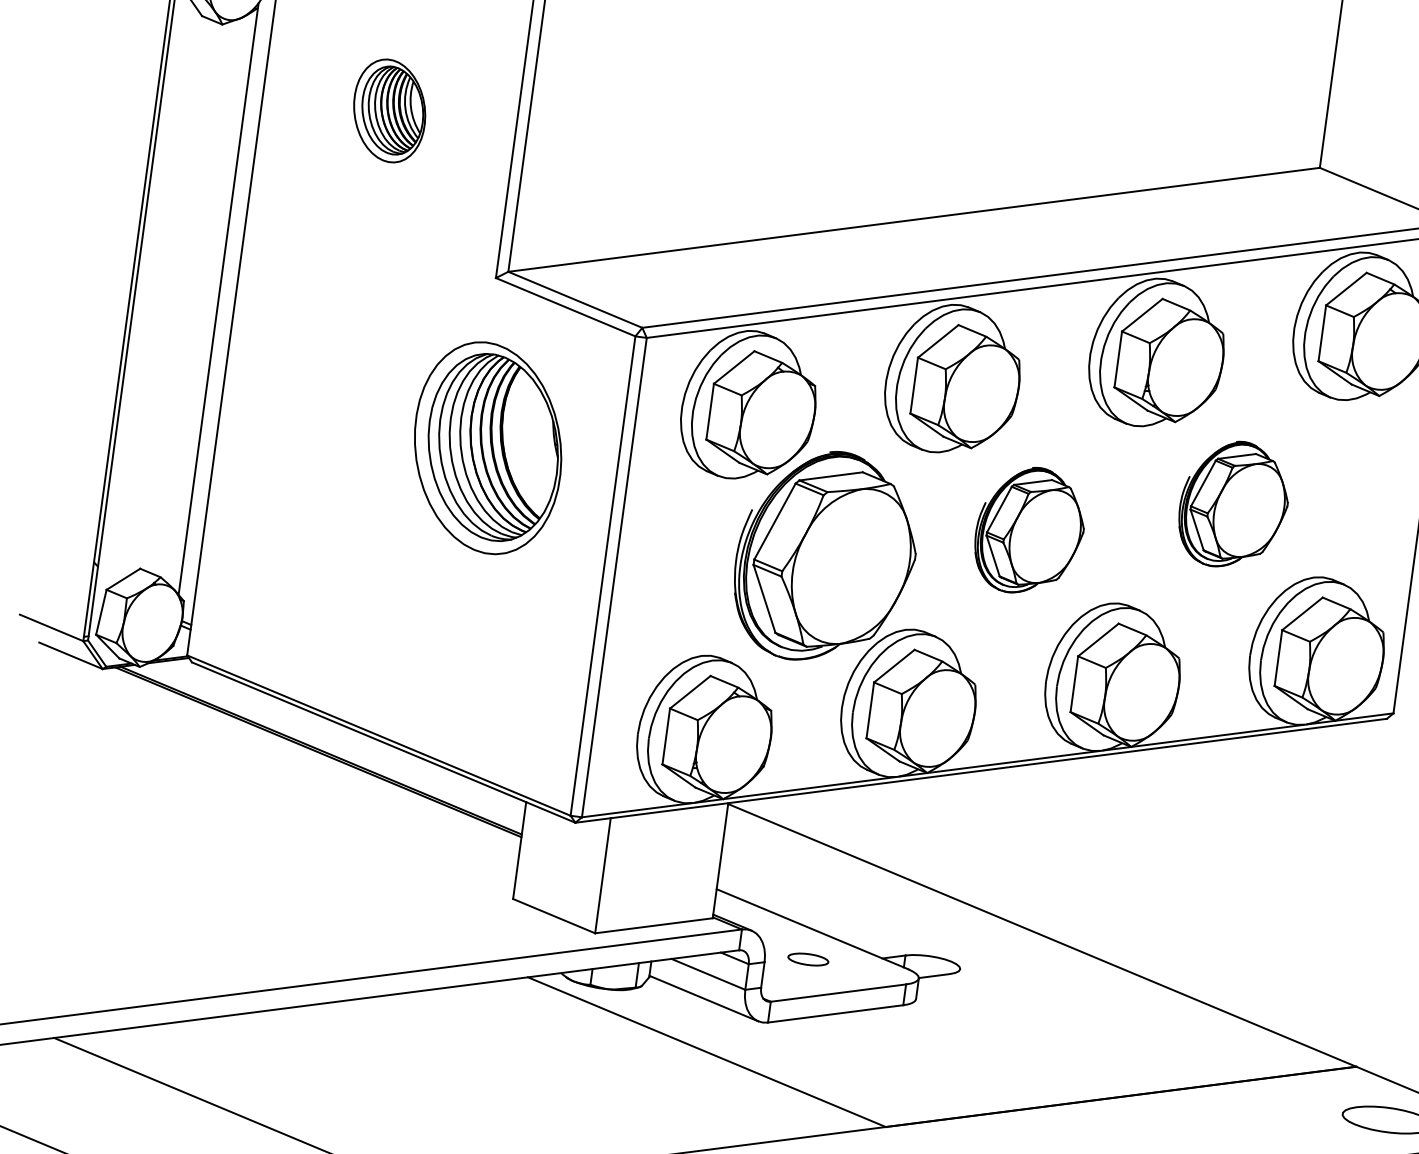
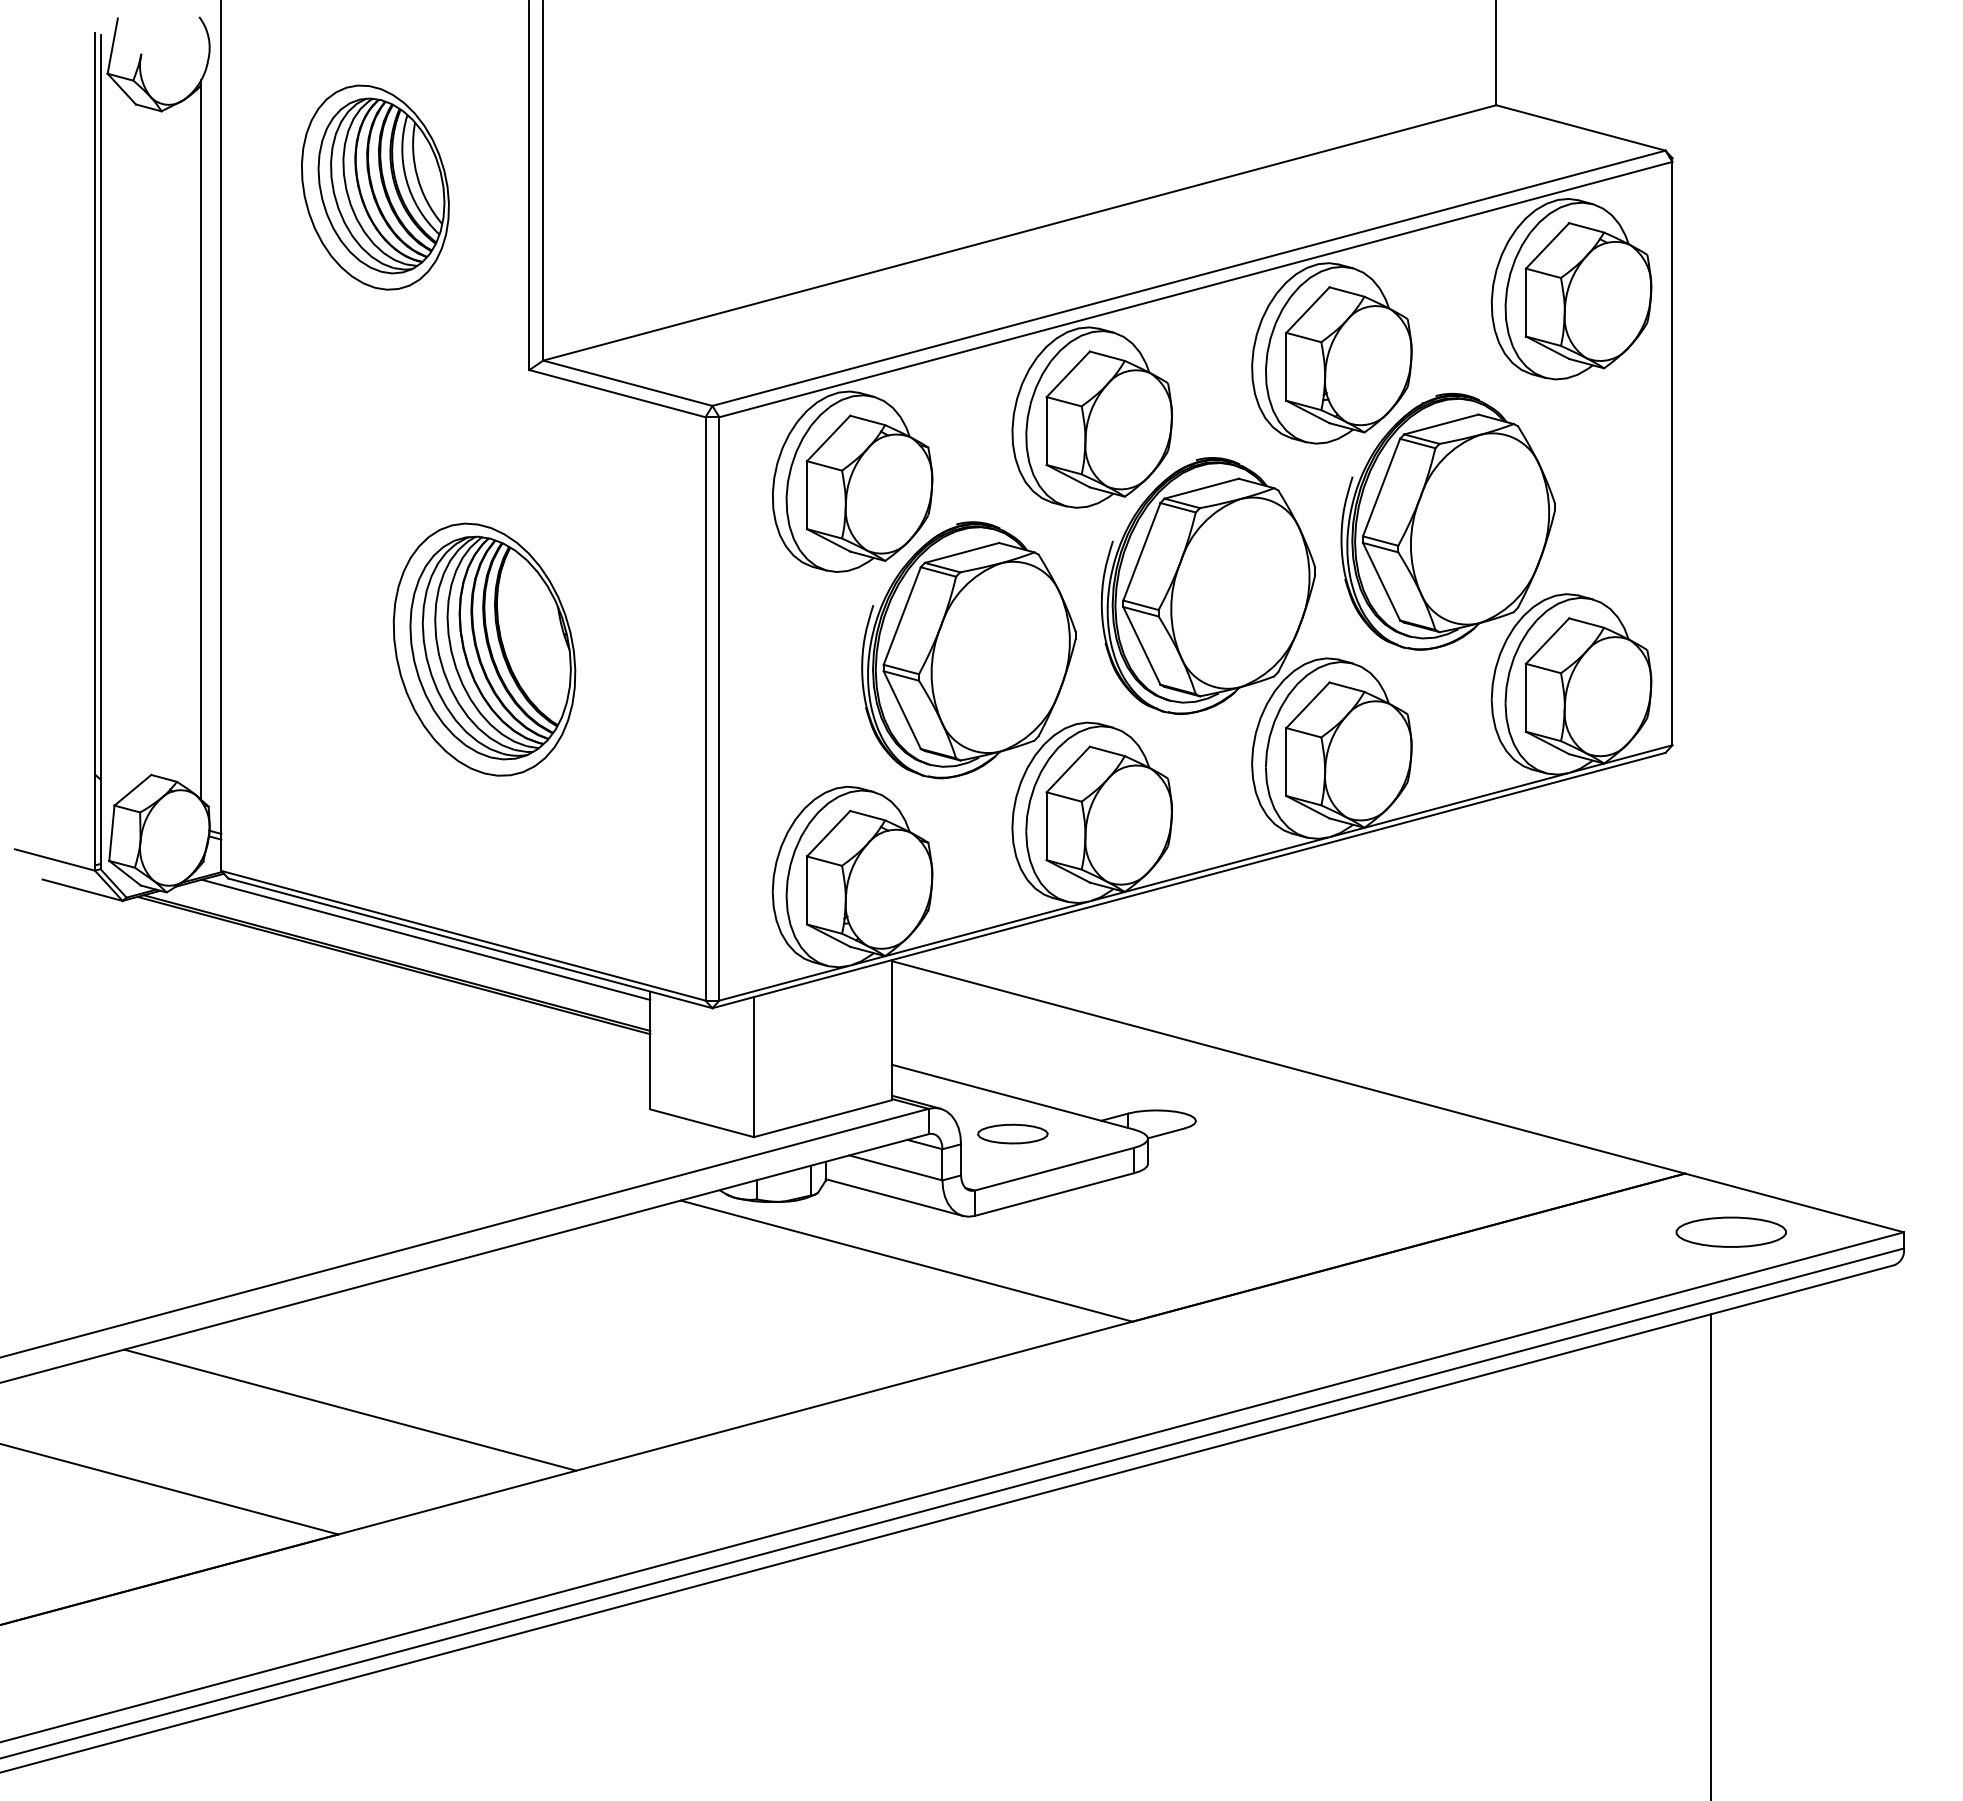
part: (389, 110) -> (375, 187), size x1.67
part: (488, 448) -> (484, 649), moved
part: (1233, 504) -> (1447, 521), size x1.67
part: (1030, 530) -> (1208, 585), size x1.67
line: (347, 734) -> (425, 939), added
part: (808, 959) -> (1012, 1133), size x1.43

